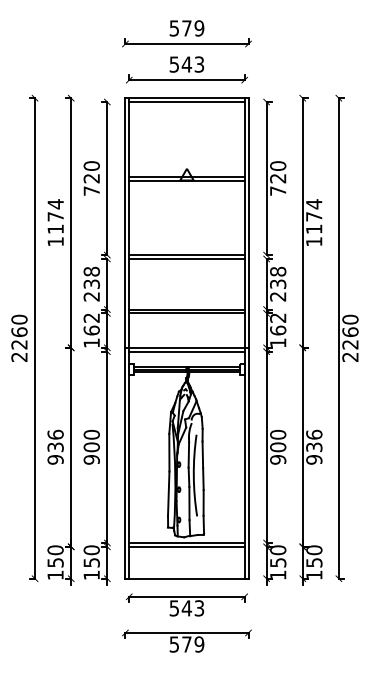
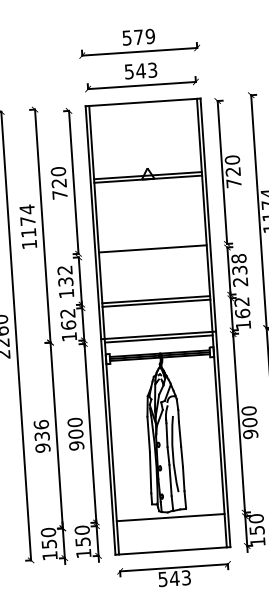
line: (186, 102) -> (142, 106), removed
line: (186, 258) -> (152, 252), removed
text: (91, 283) -> (65, 281), 238 -> 132
line: (186, 546) -> (170, 520), removed

